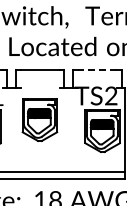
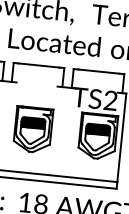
line: (97, 69) -> (99, 71), dashed -> solid
part: (39, 120) -> (32, 130), moved

